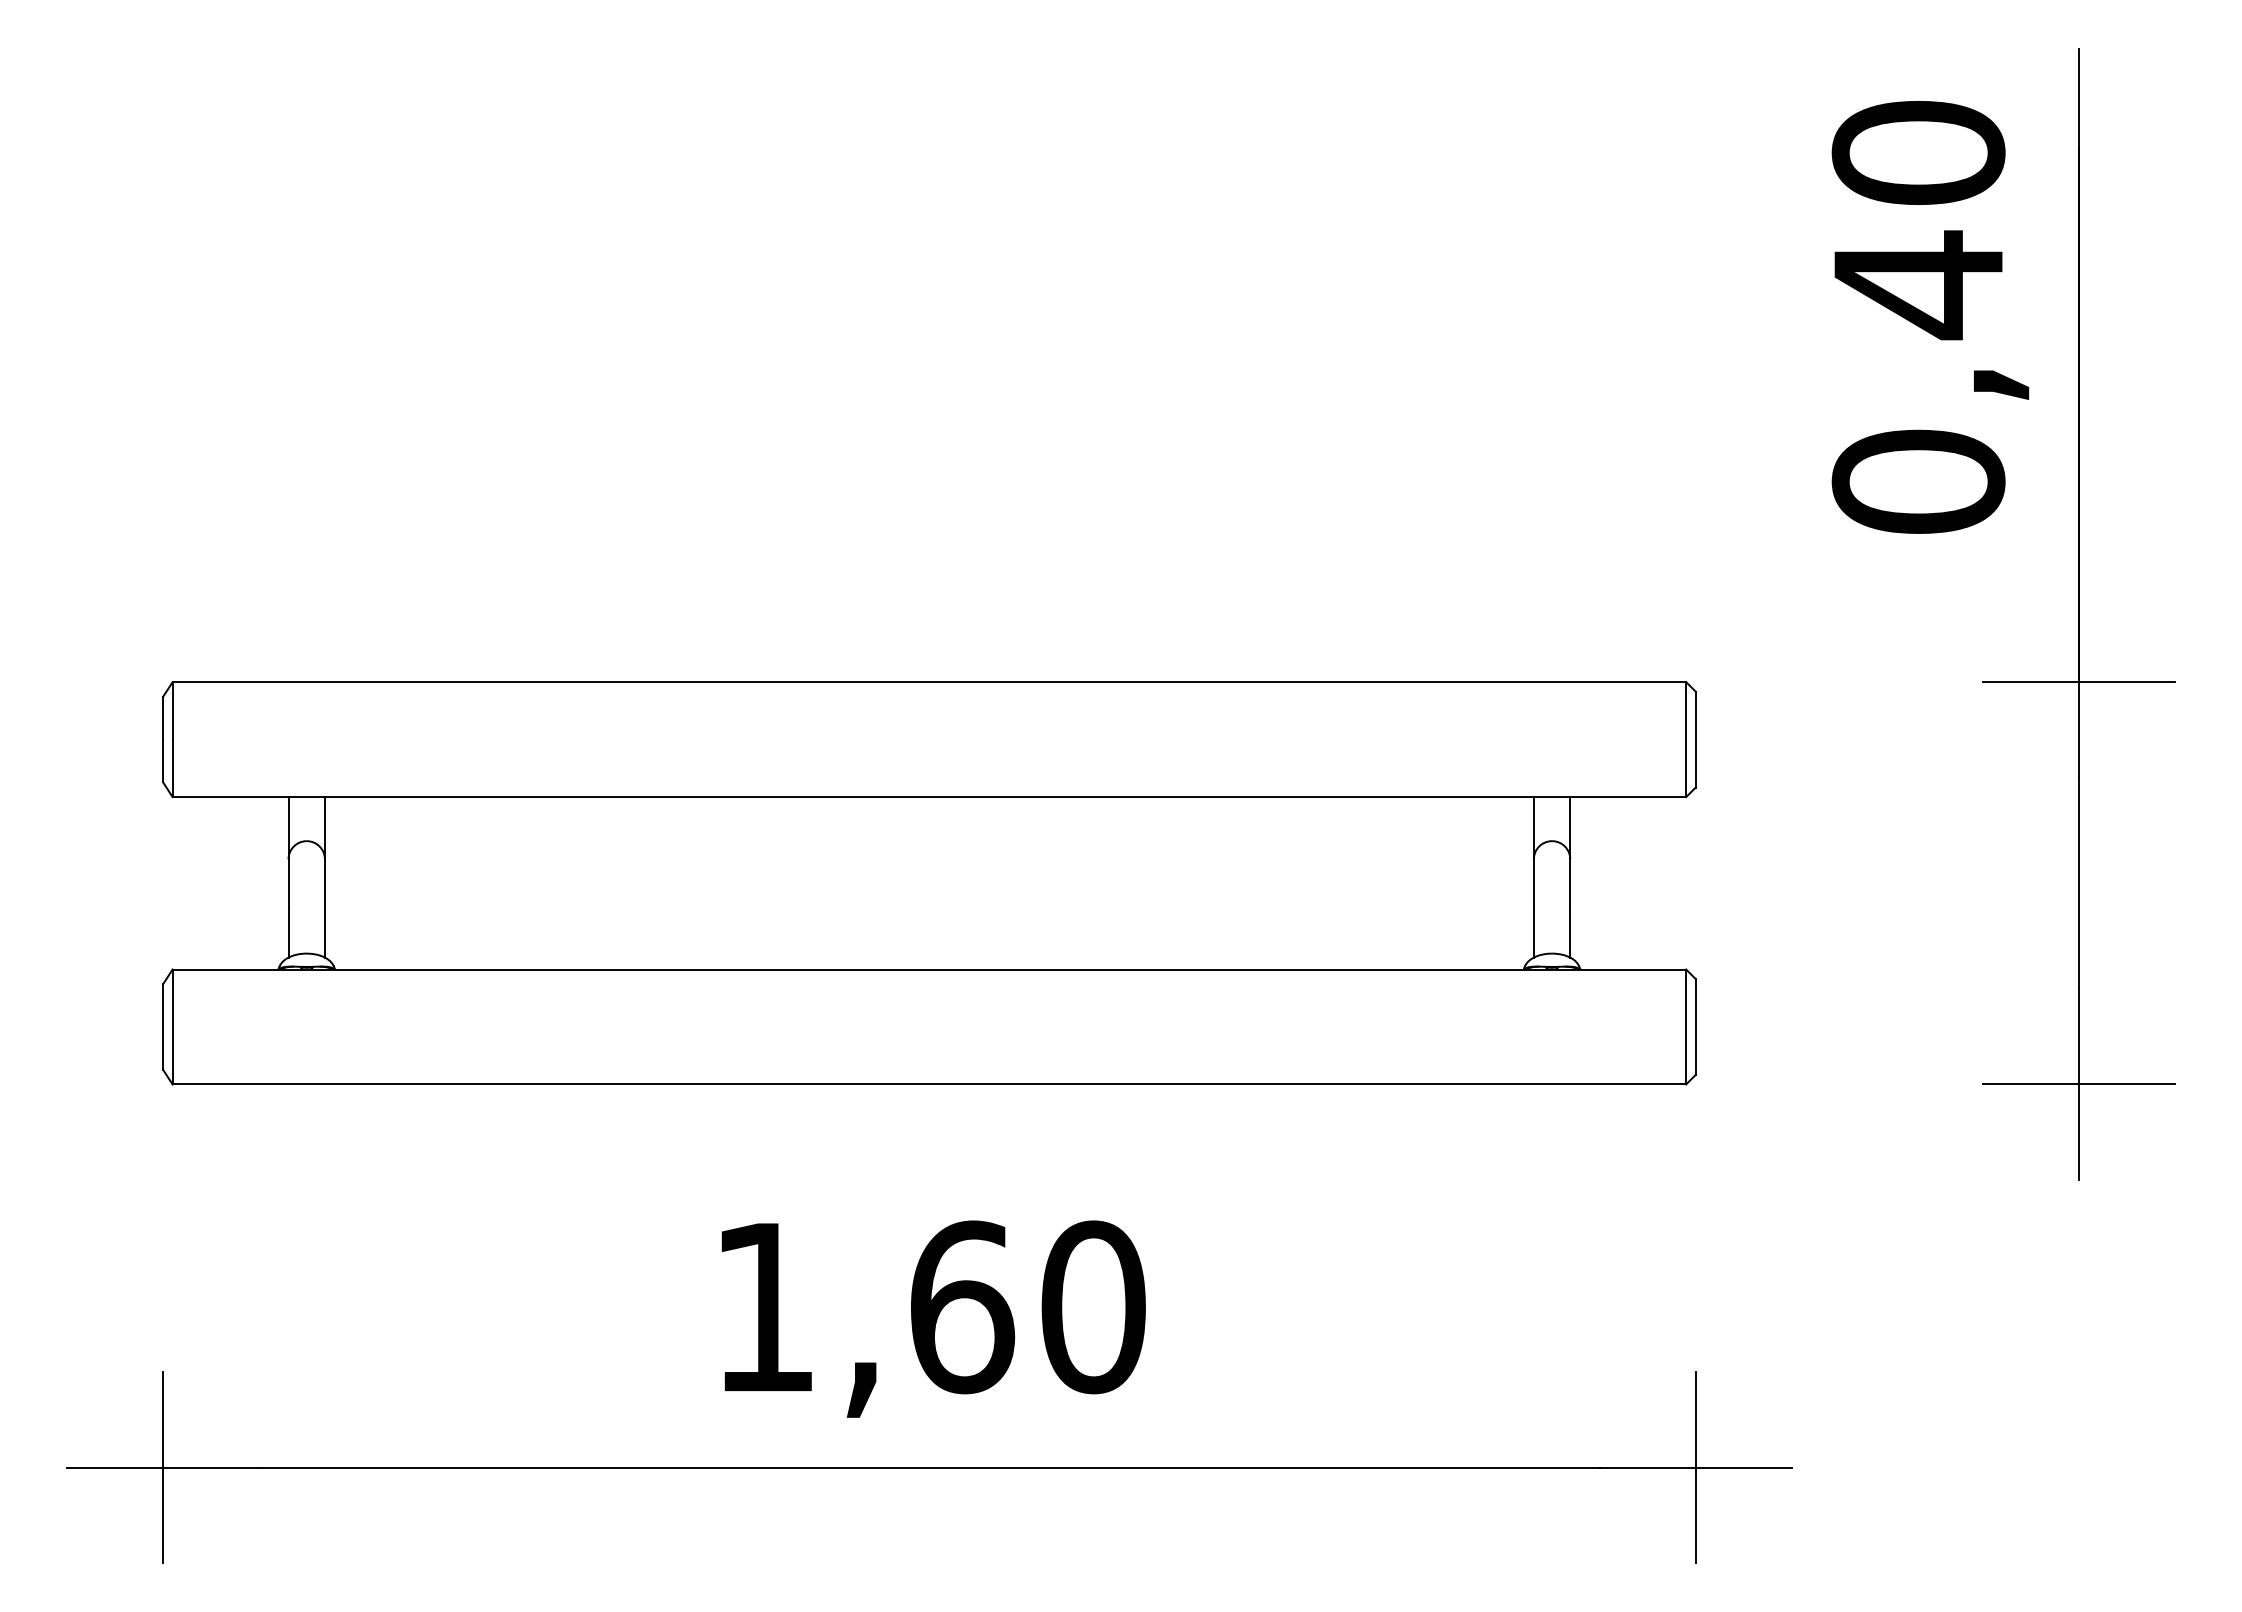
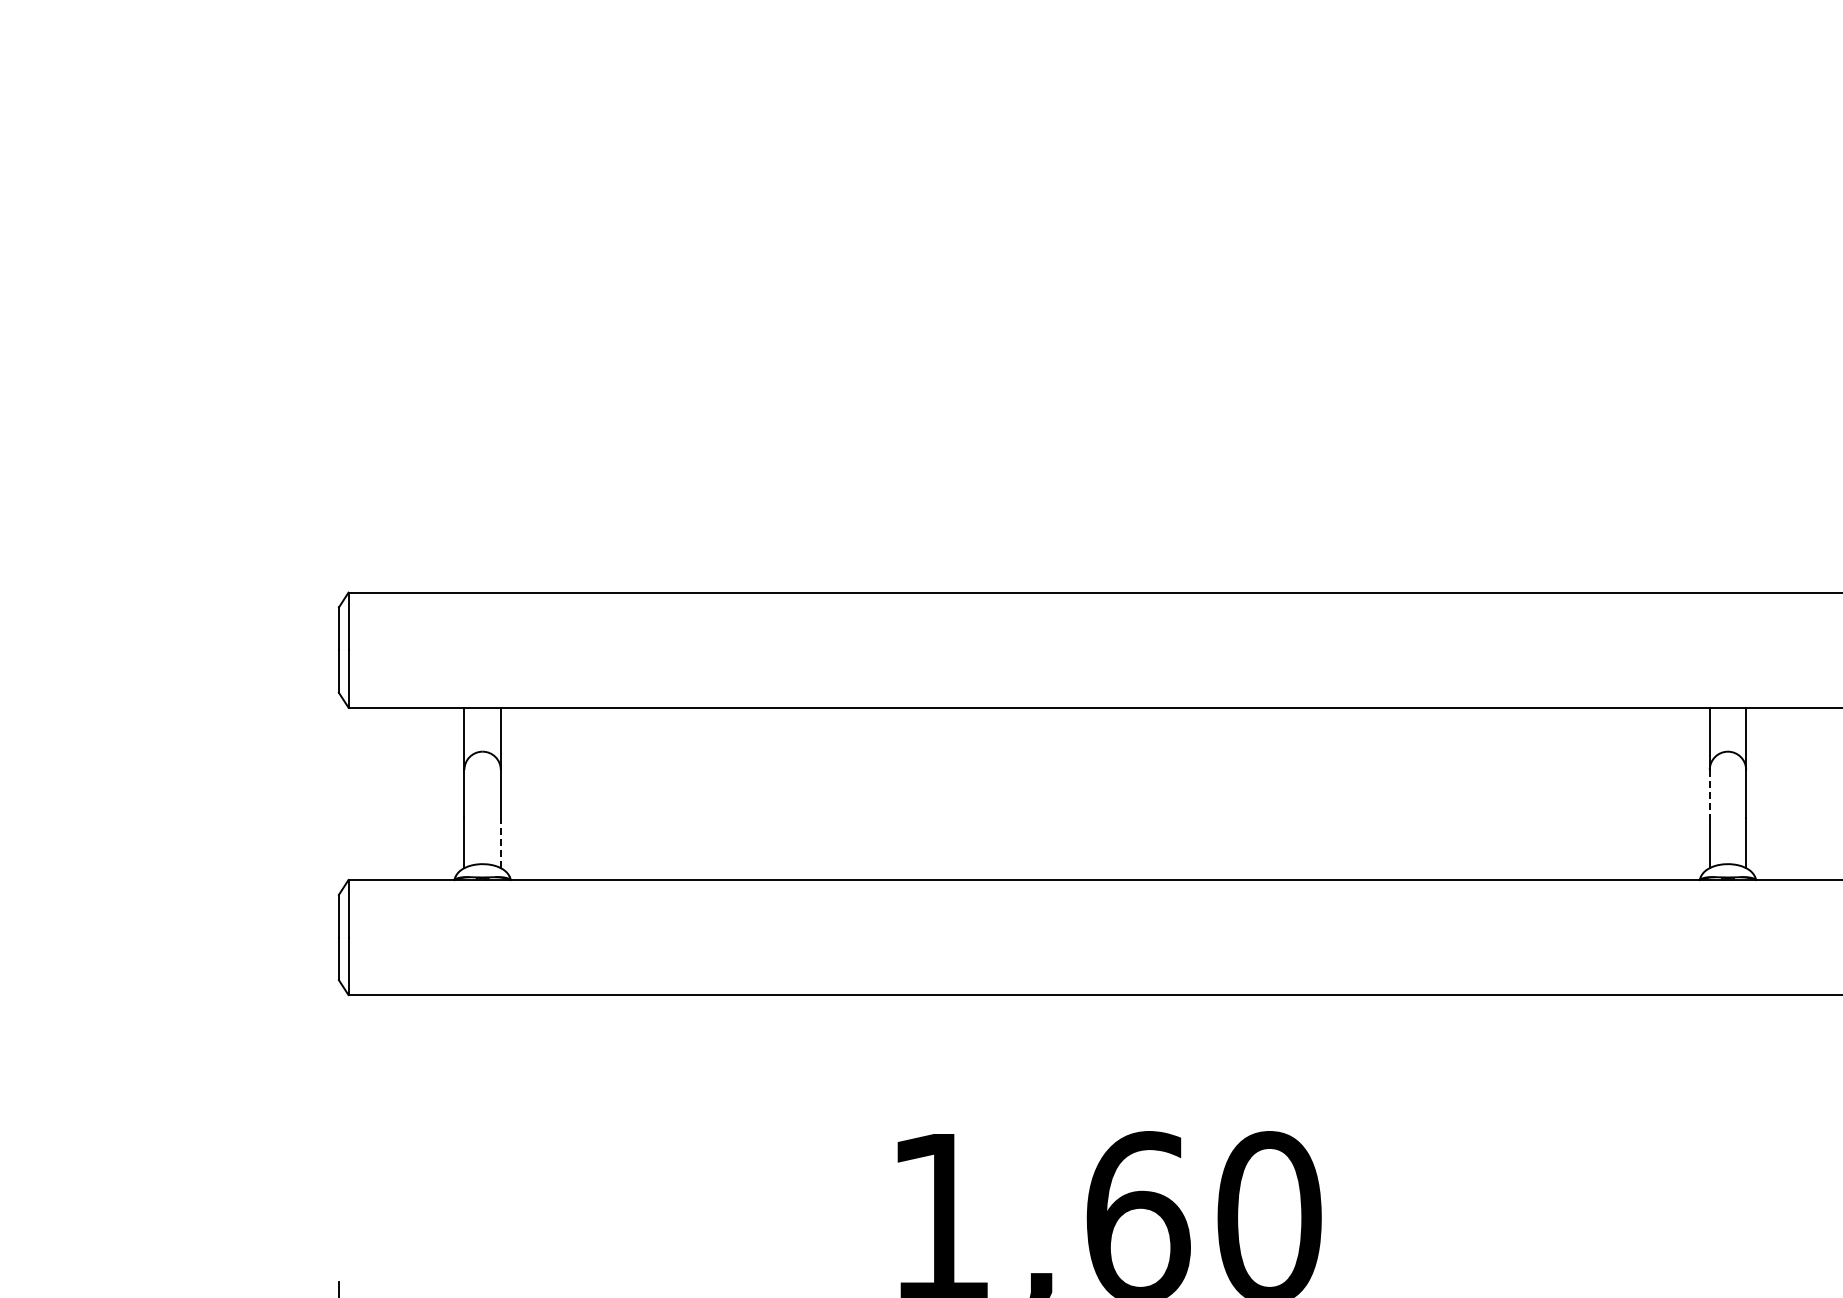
line: (1533, 883) -> (1709, 794), solid -> dashed
line: (324, 931) -> (500, 842), solid -> dashed

